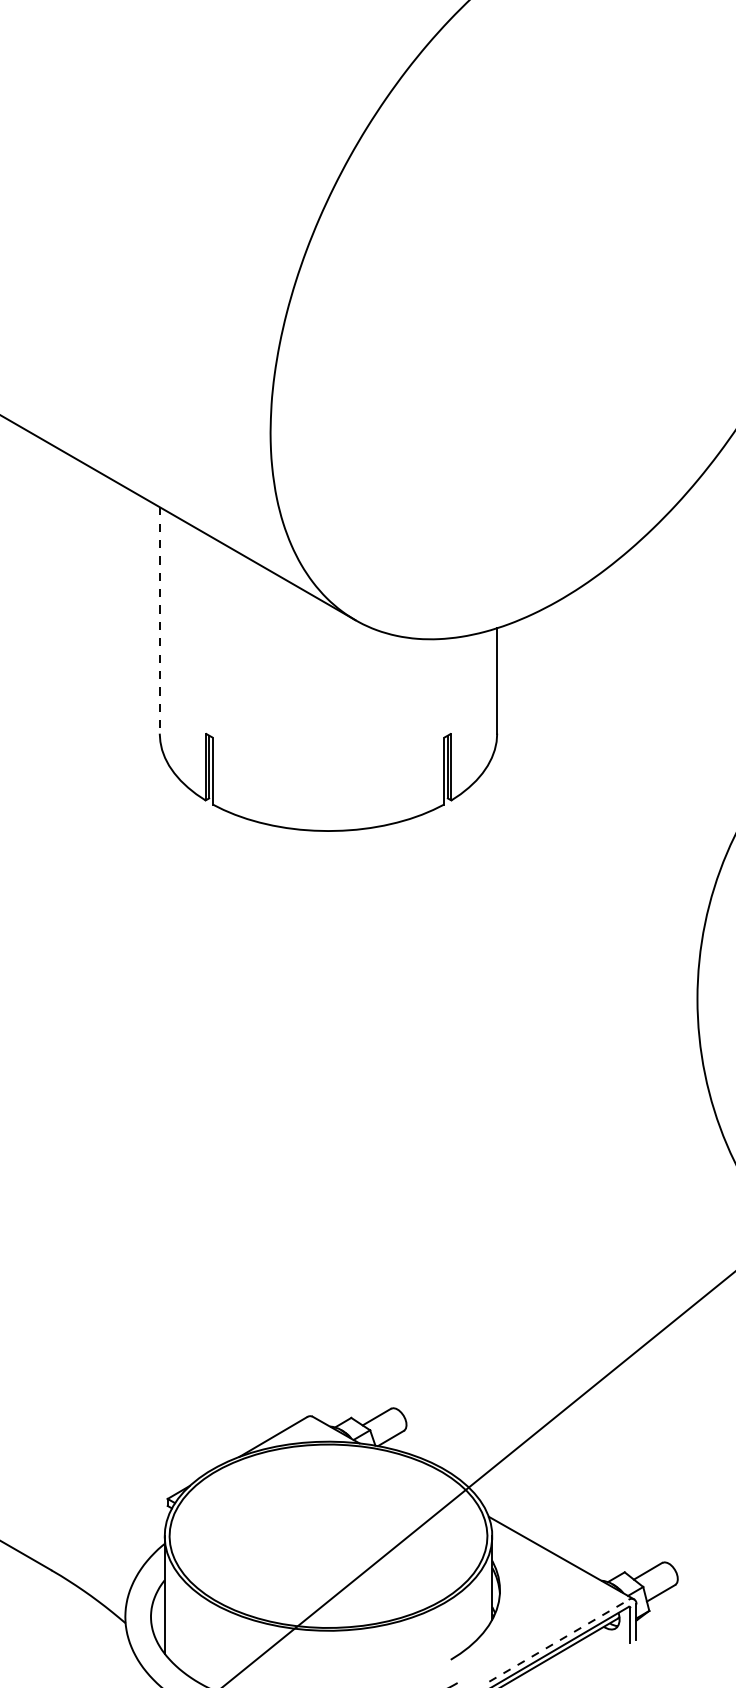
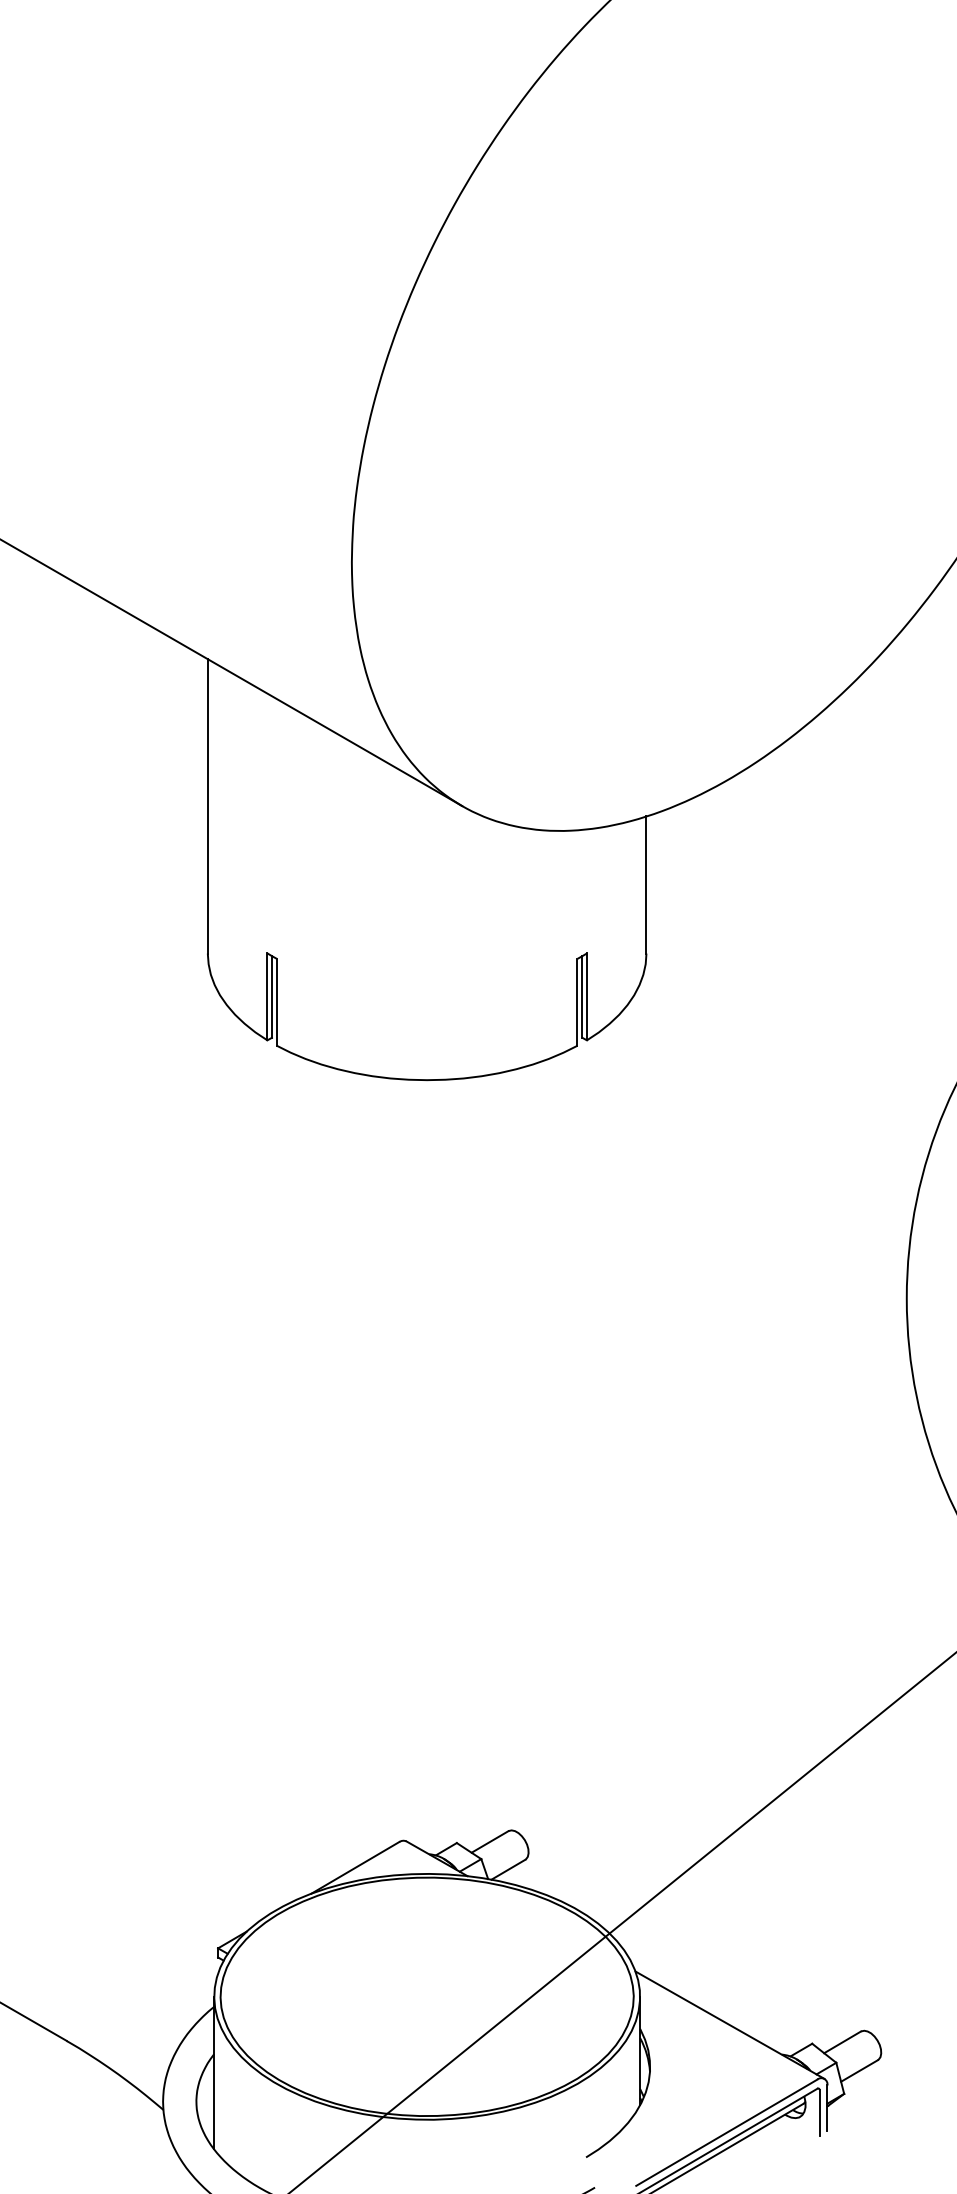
line: (159, 620) -> (207, 806), dashed -> solid
line: (558, 1640) -> (726, 2132), dashed -> solid

